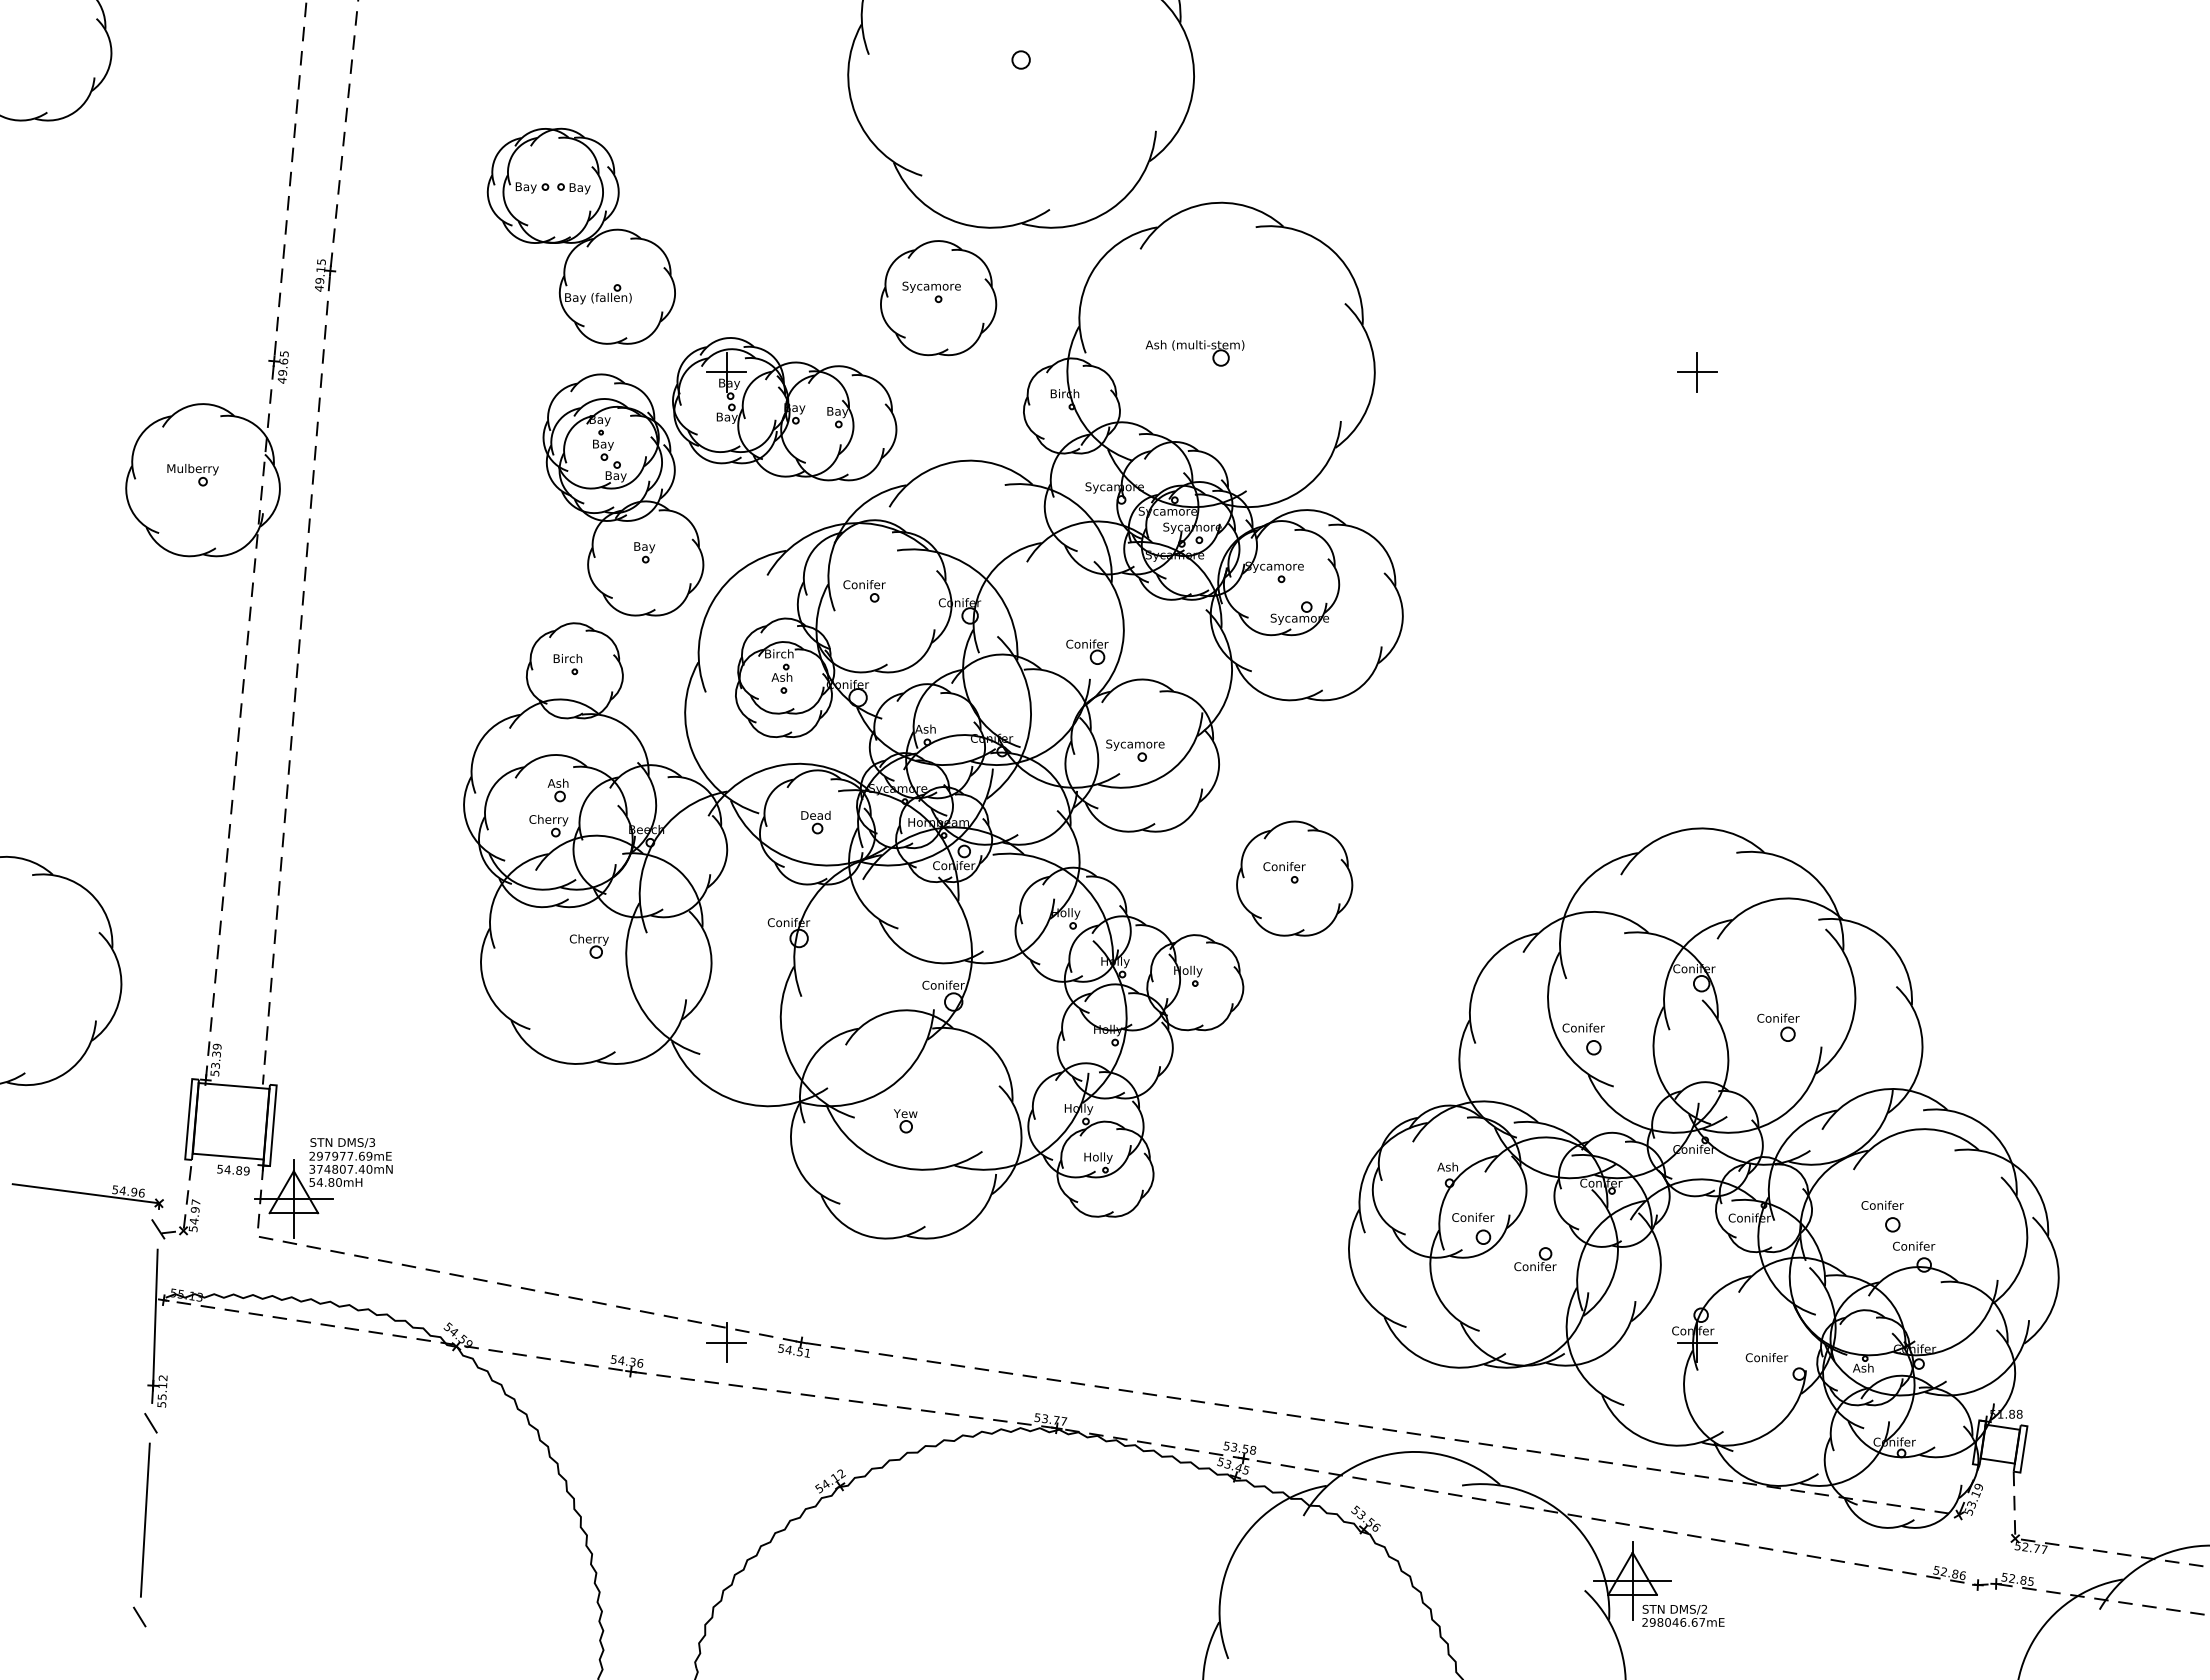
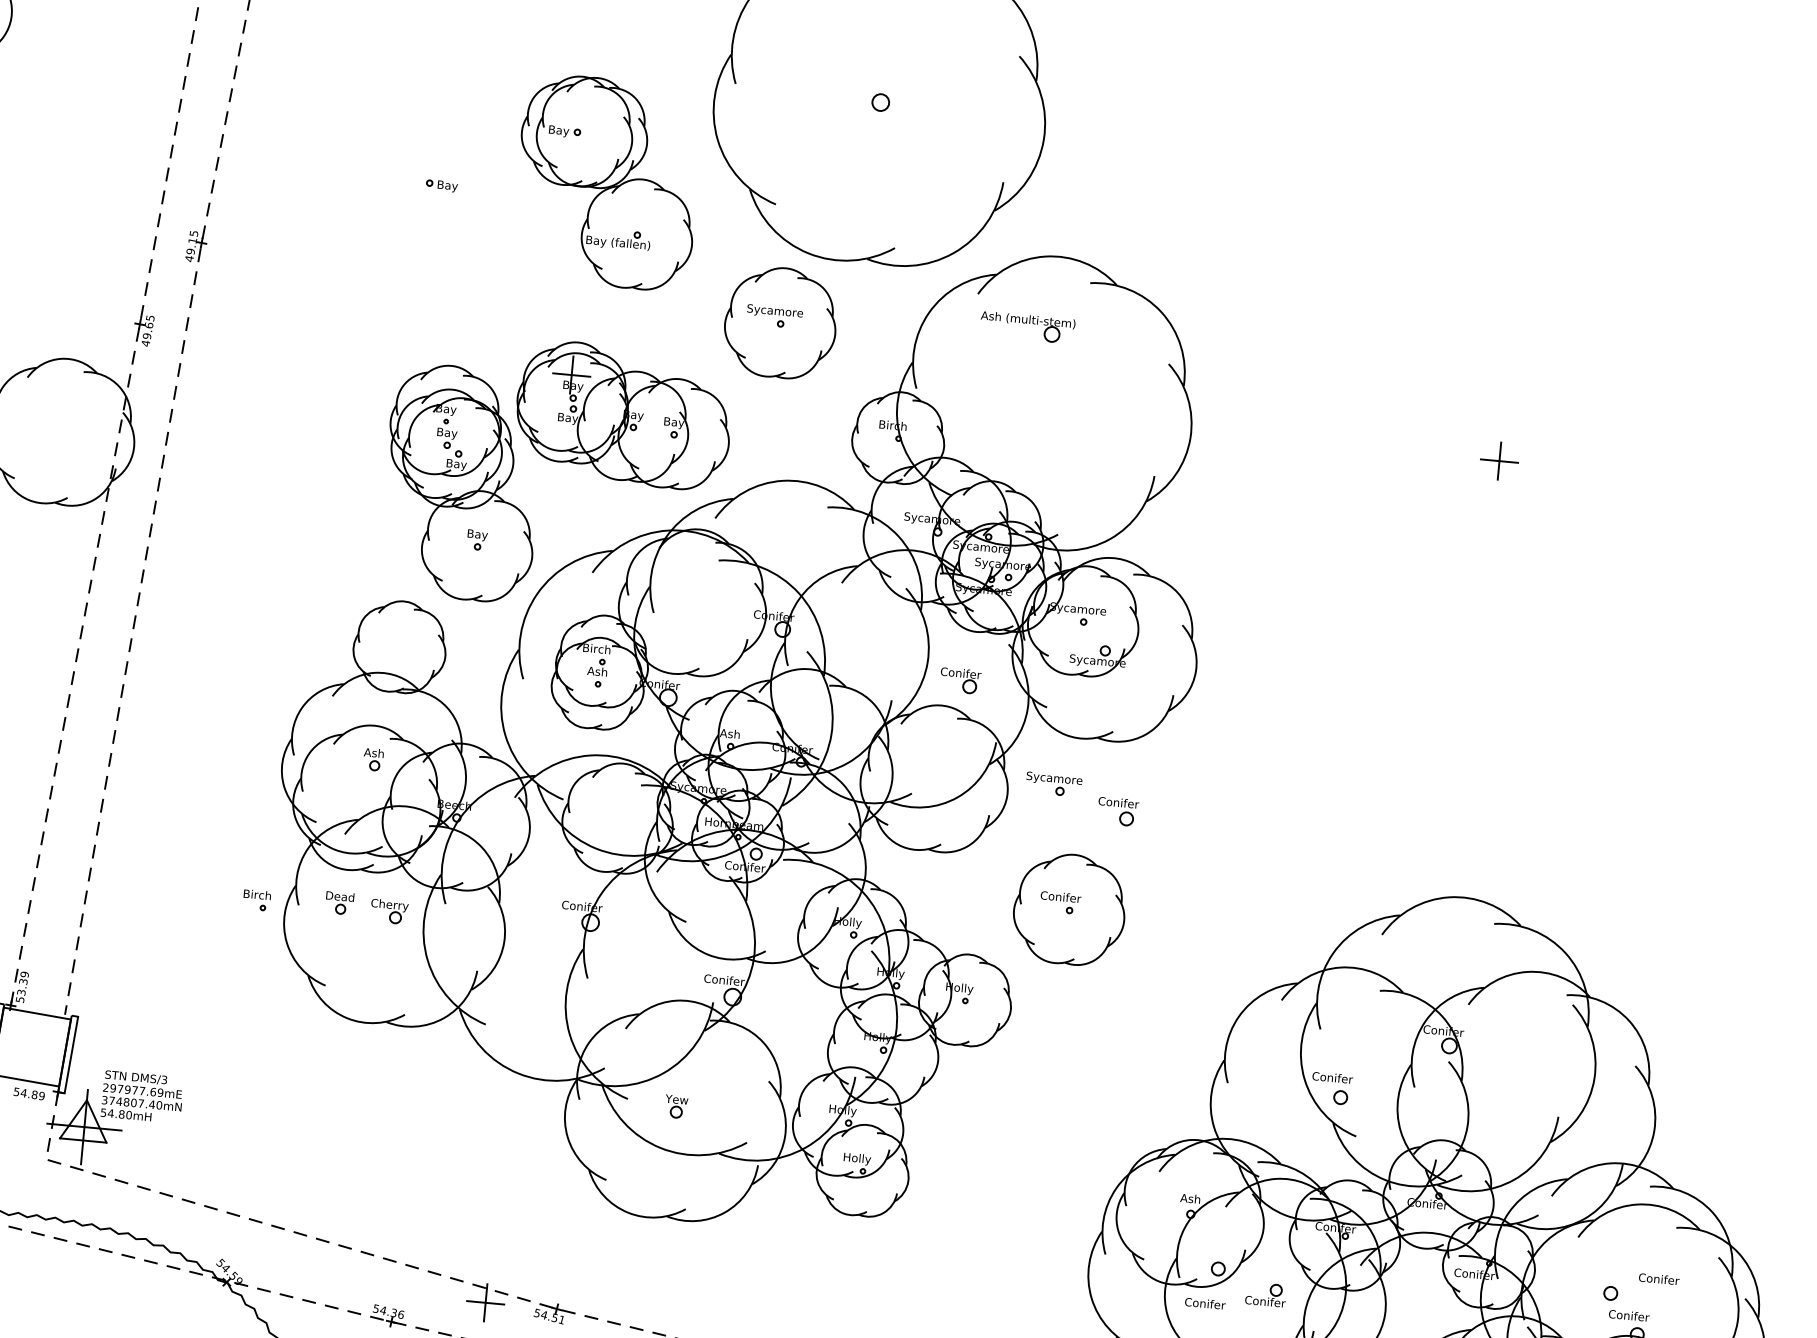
part: (580, 235) -> (606, 181), moved
part: (1194, 353) -> (1027, 327), moved
part: (192, 475) -> (51, 426), removed
part: (864, 591) -> (683, 596), removed
part: (1087, 651) -> (960, 680), moved
part: (567, 664) -> (256, 900), moved
part: (1135, 750) -> (1054, 784), moved
part: (815, 822) -> (339, 903), moved
part: (548, 825) -> (361, 792), removed
part: (1778, 1027) -> (1118, 811), moved
text: (1882, 1204) -> (1659, 1278), moved
text: (1473, 1216) -> (1205, 1302), moved

